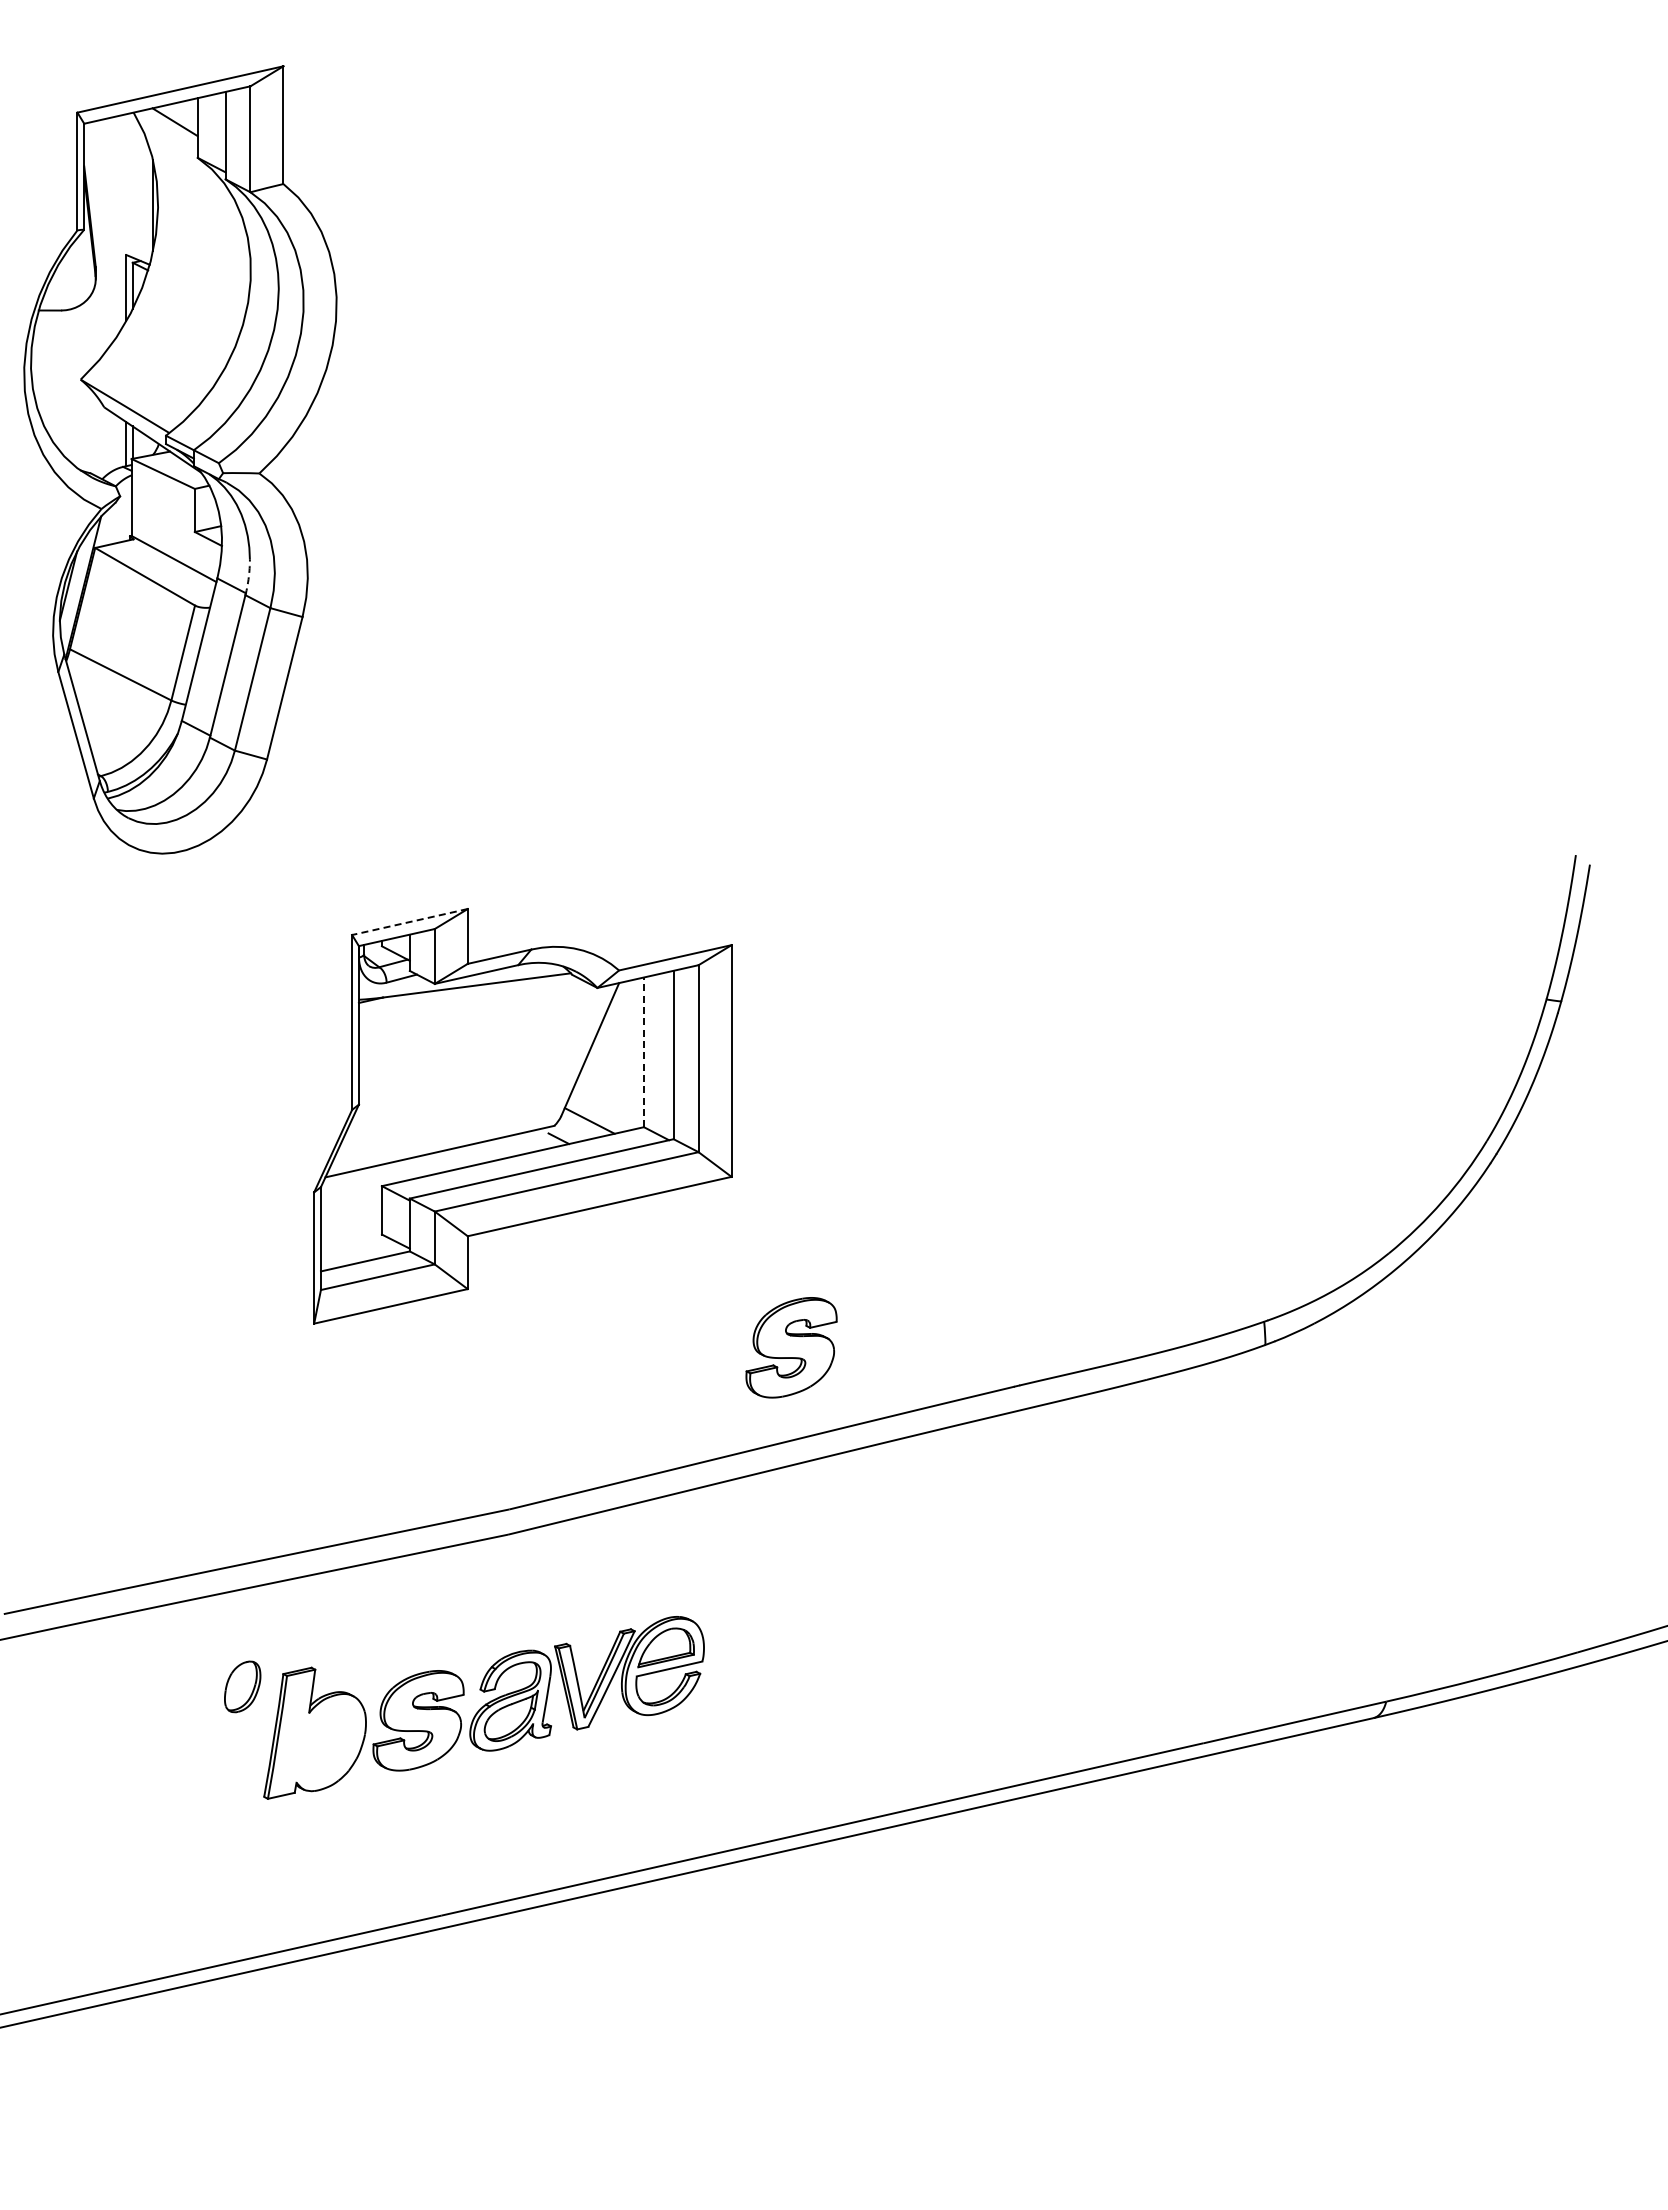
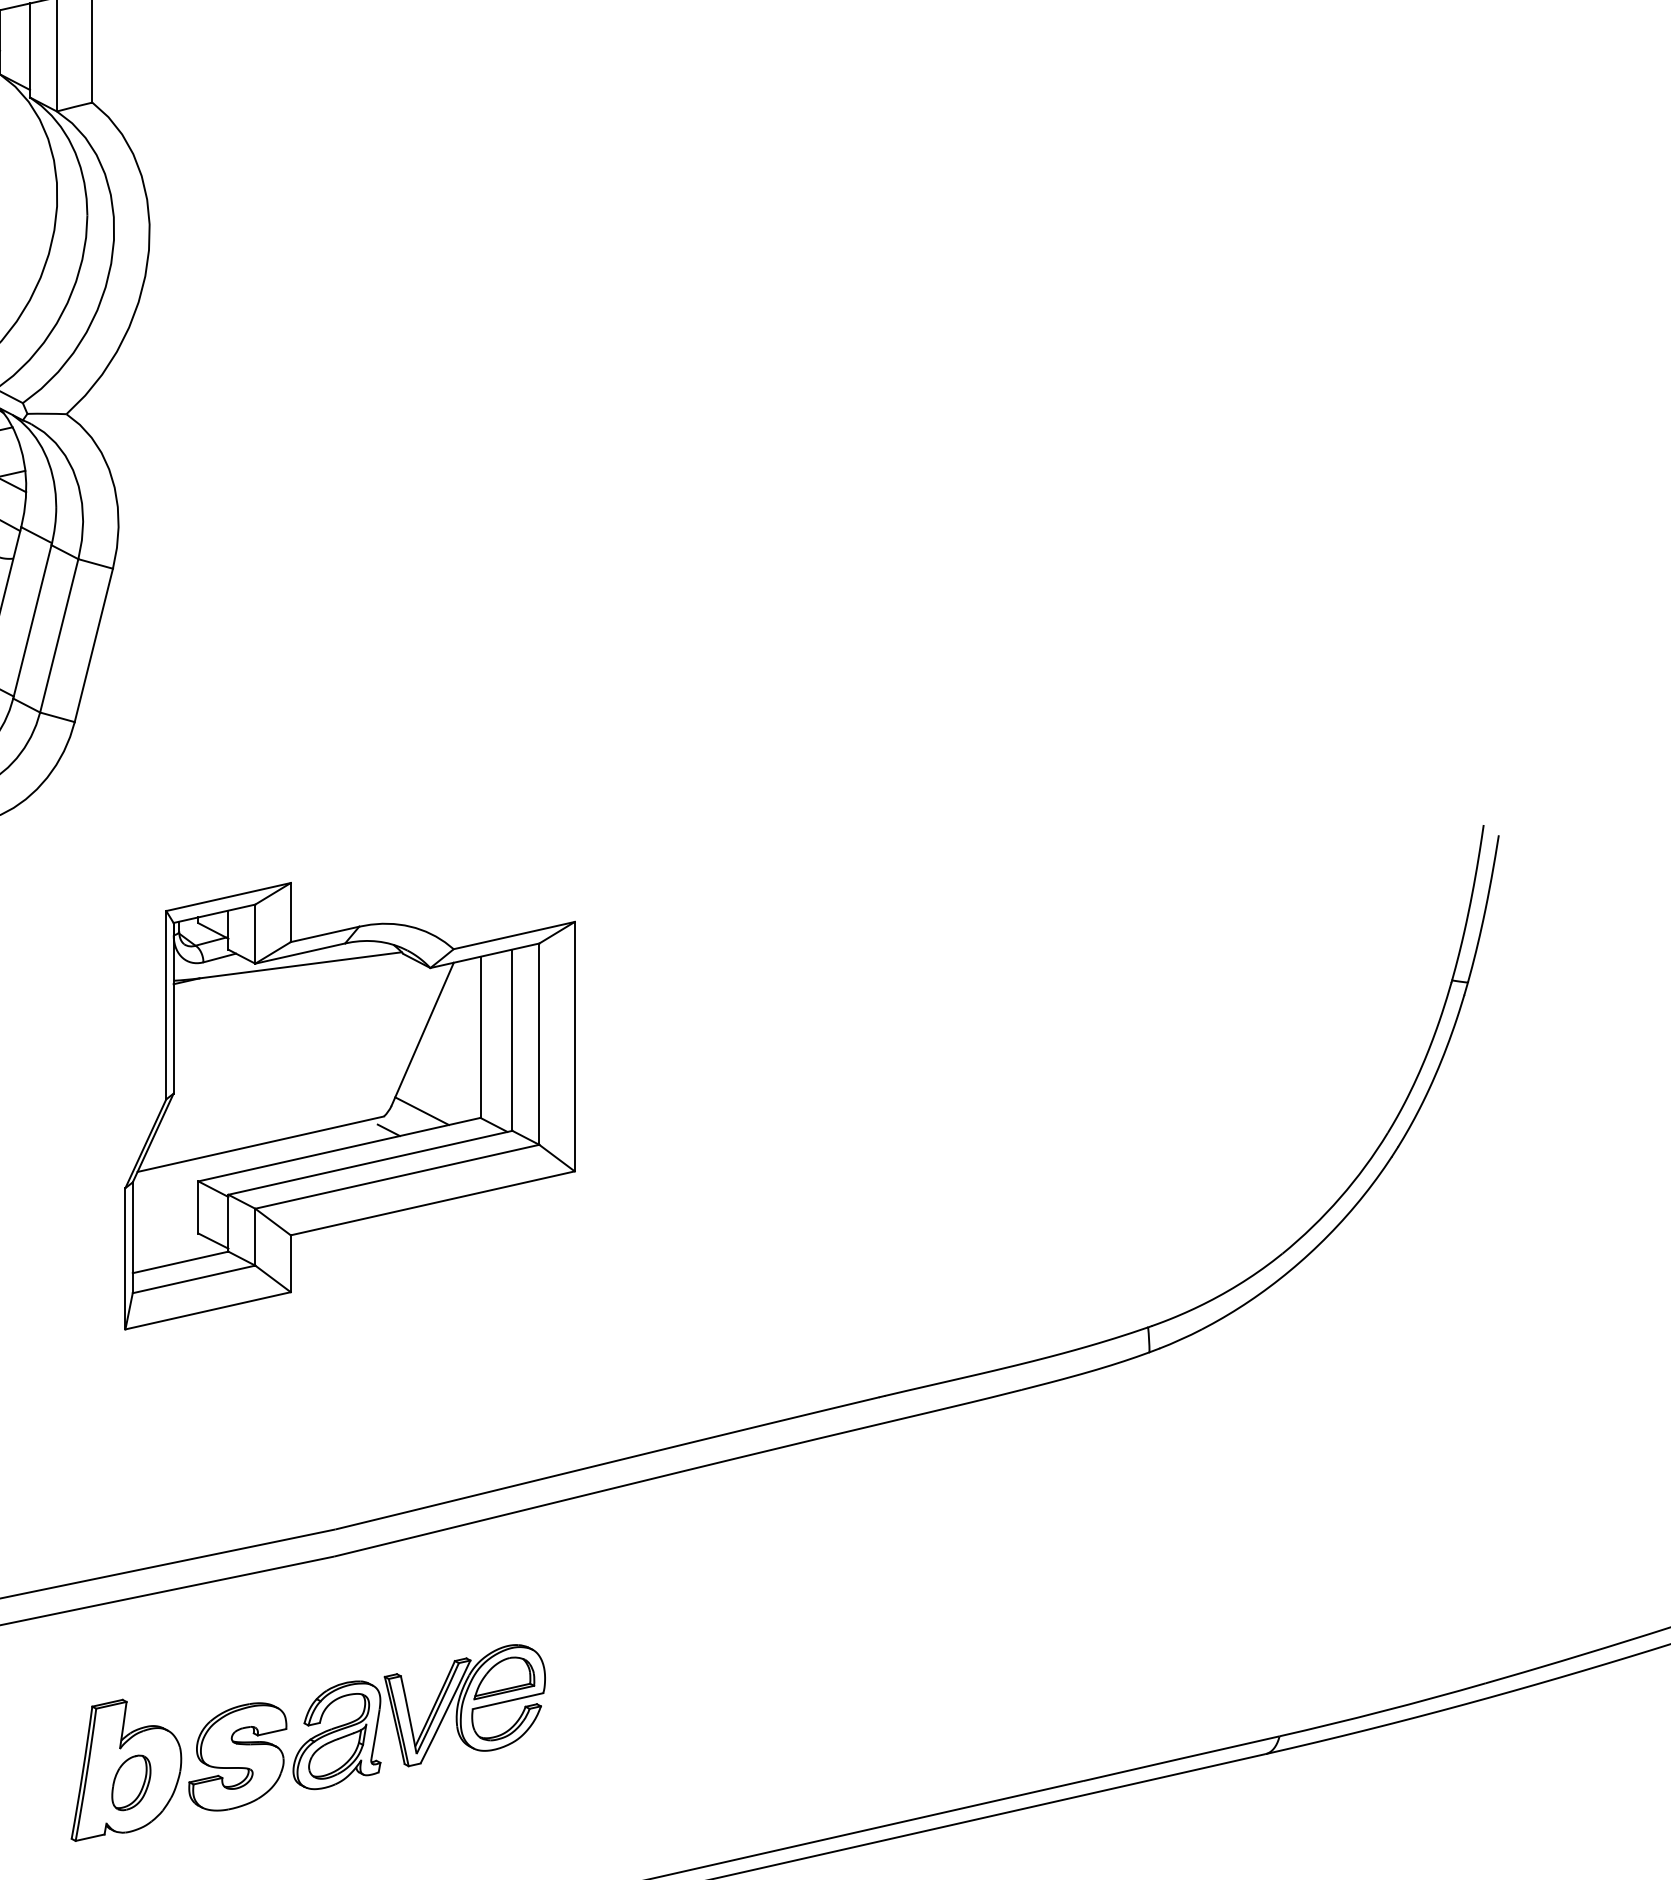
arc: (248, 577) -> (54, 526), dashed -> solid
line: (409, 922) -> (228, 897), dashed -> solid
line: (643, 1052) -> (479, 1037), dashed -> solid
part: (791, 1347) -> (639, 1355), removed
part: (242, 1686) -> (131, 1782), moved

